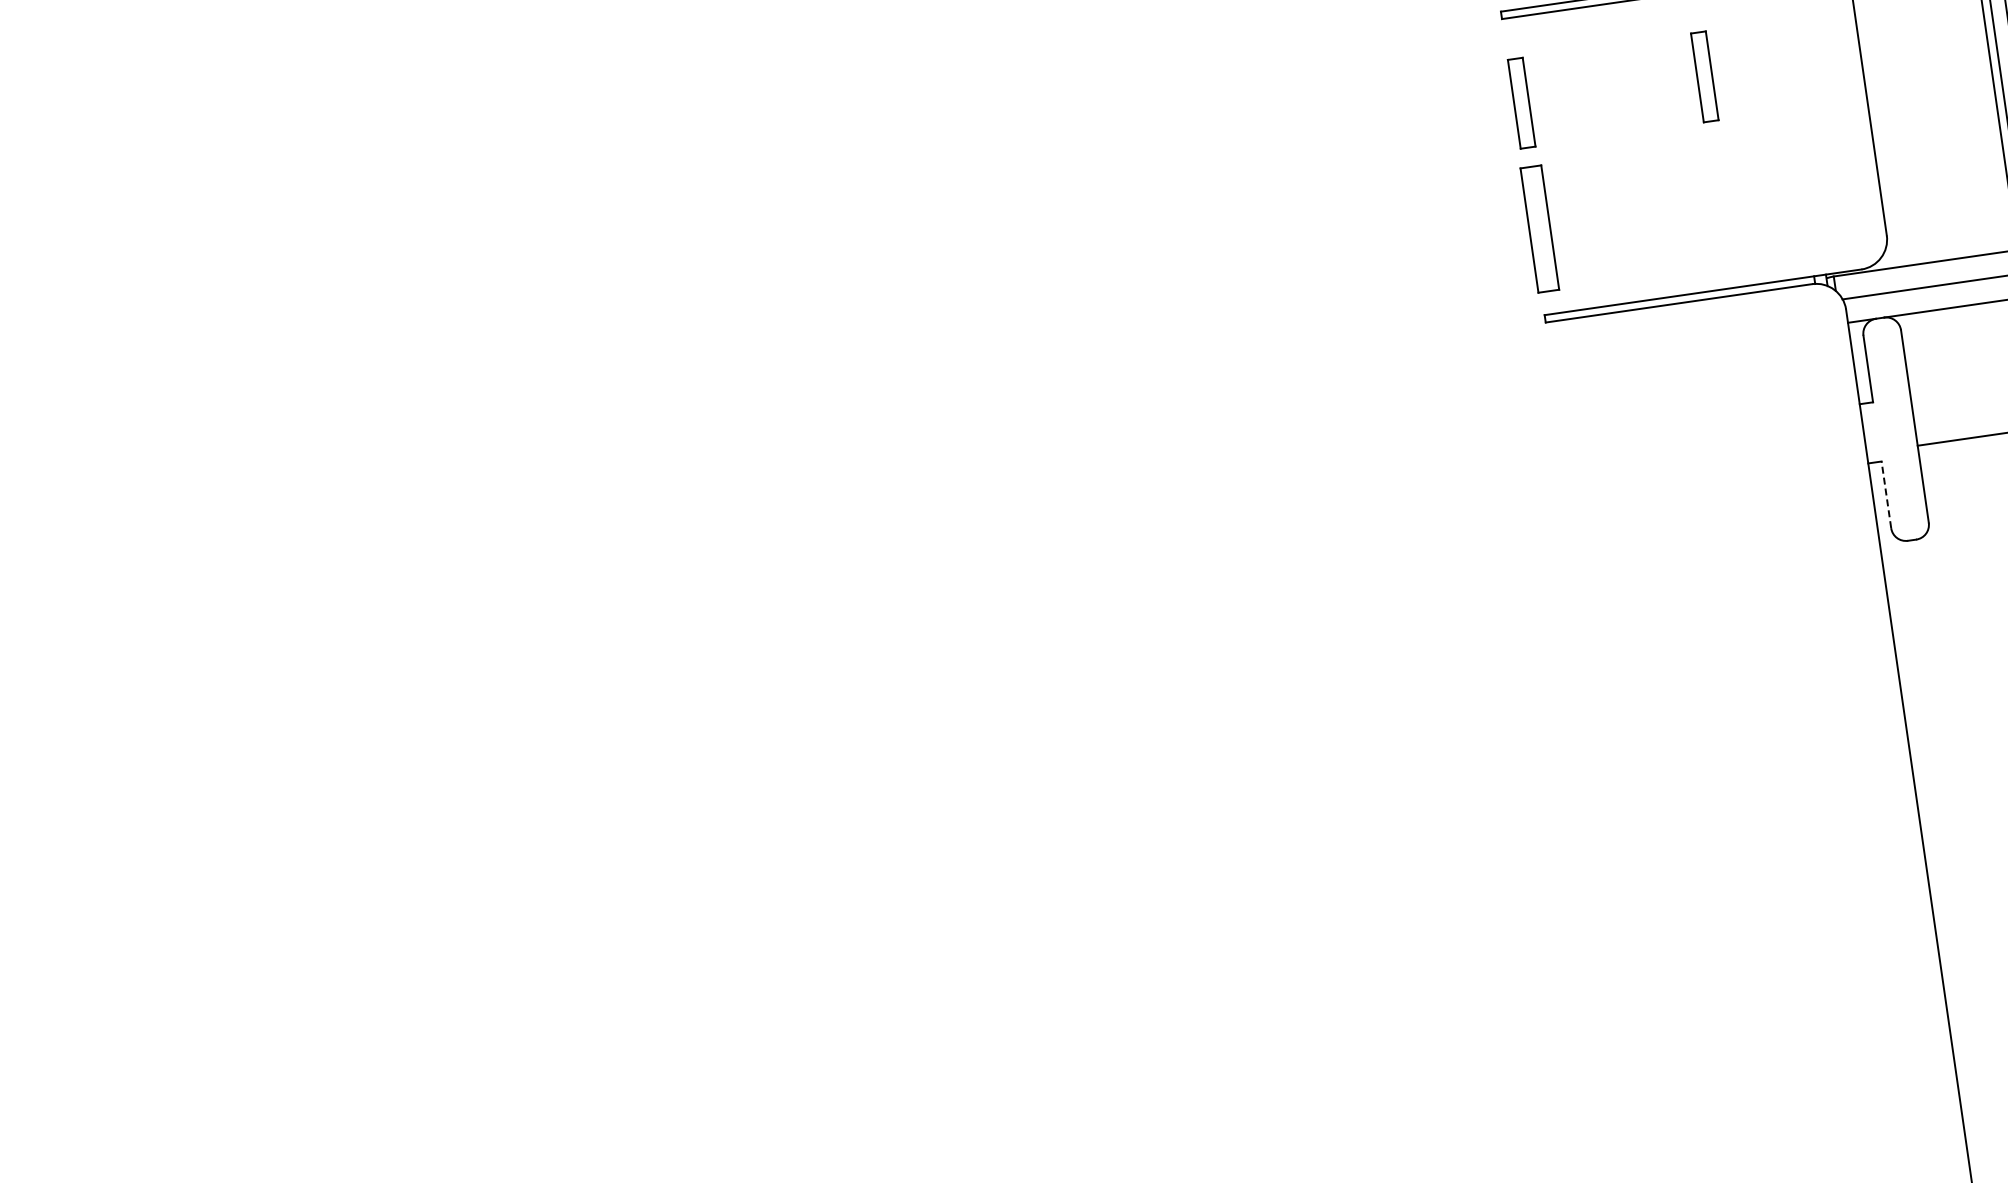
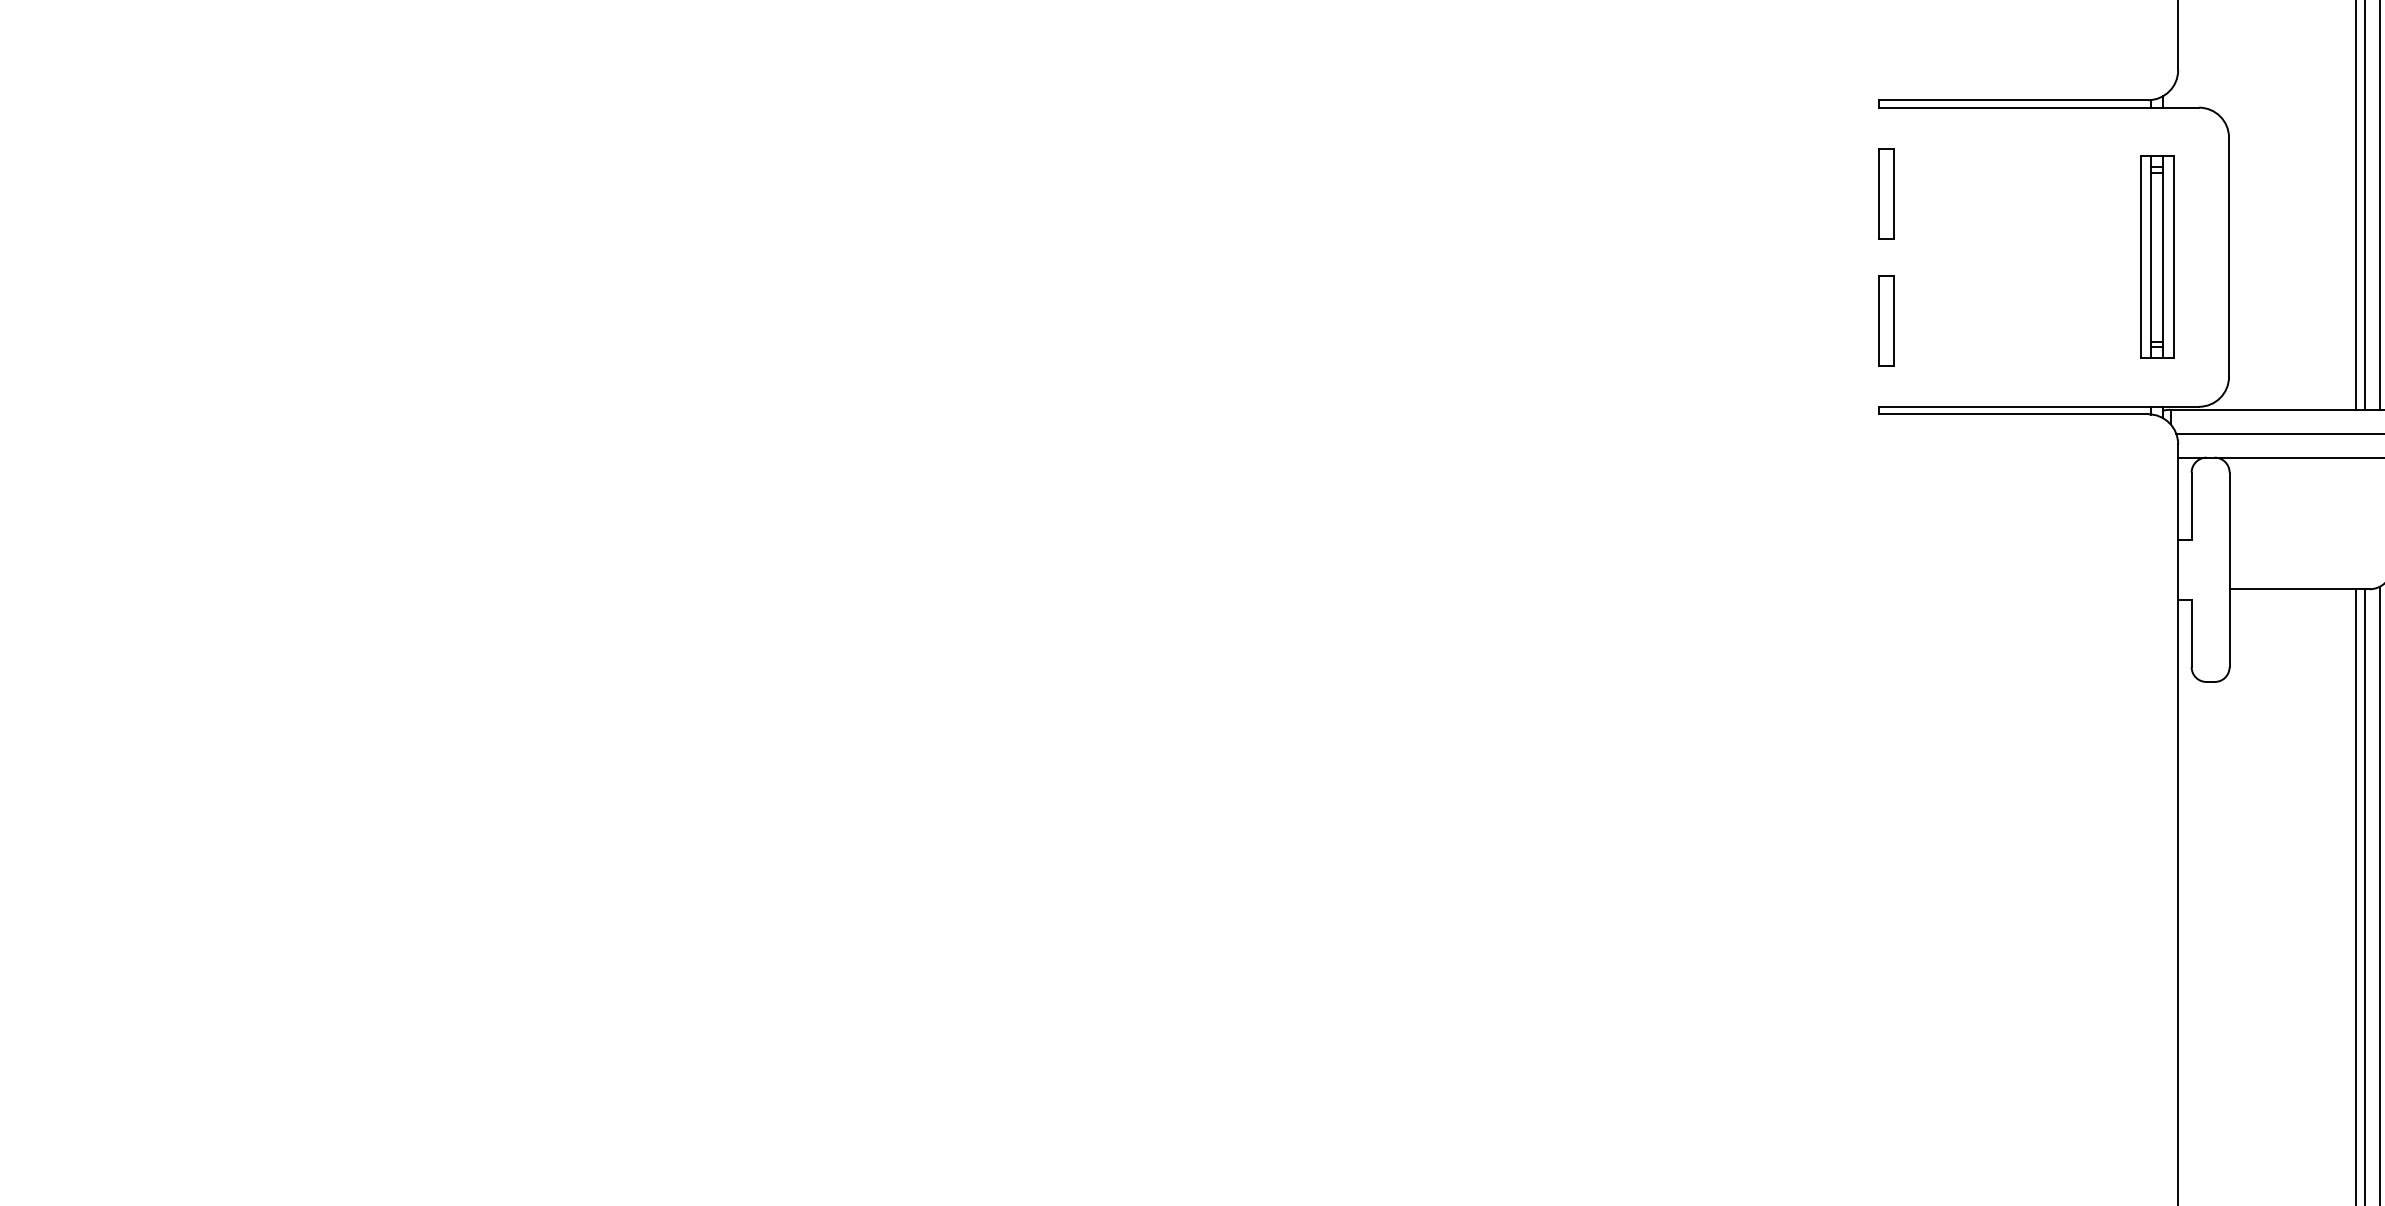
part: (1704, 76) -> (2071, 193), removed
part: (1798, 126) -> (2157, 256), added
part: (1539, 228) -> (1886, 320), size x0.71
line: (1886, 494) -> (2191, 633), dashed -> solid

